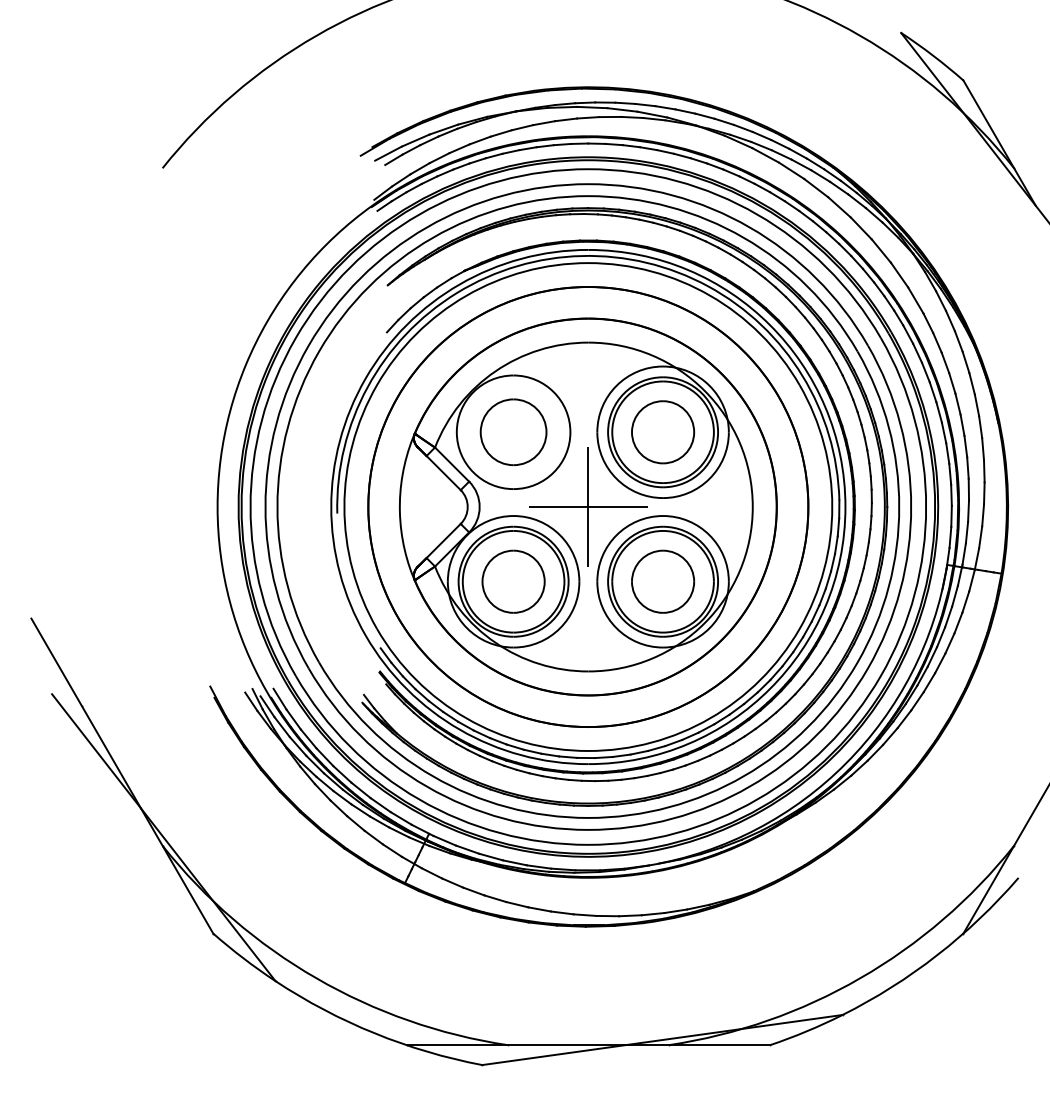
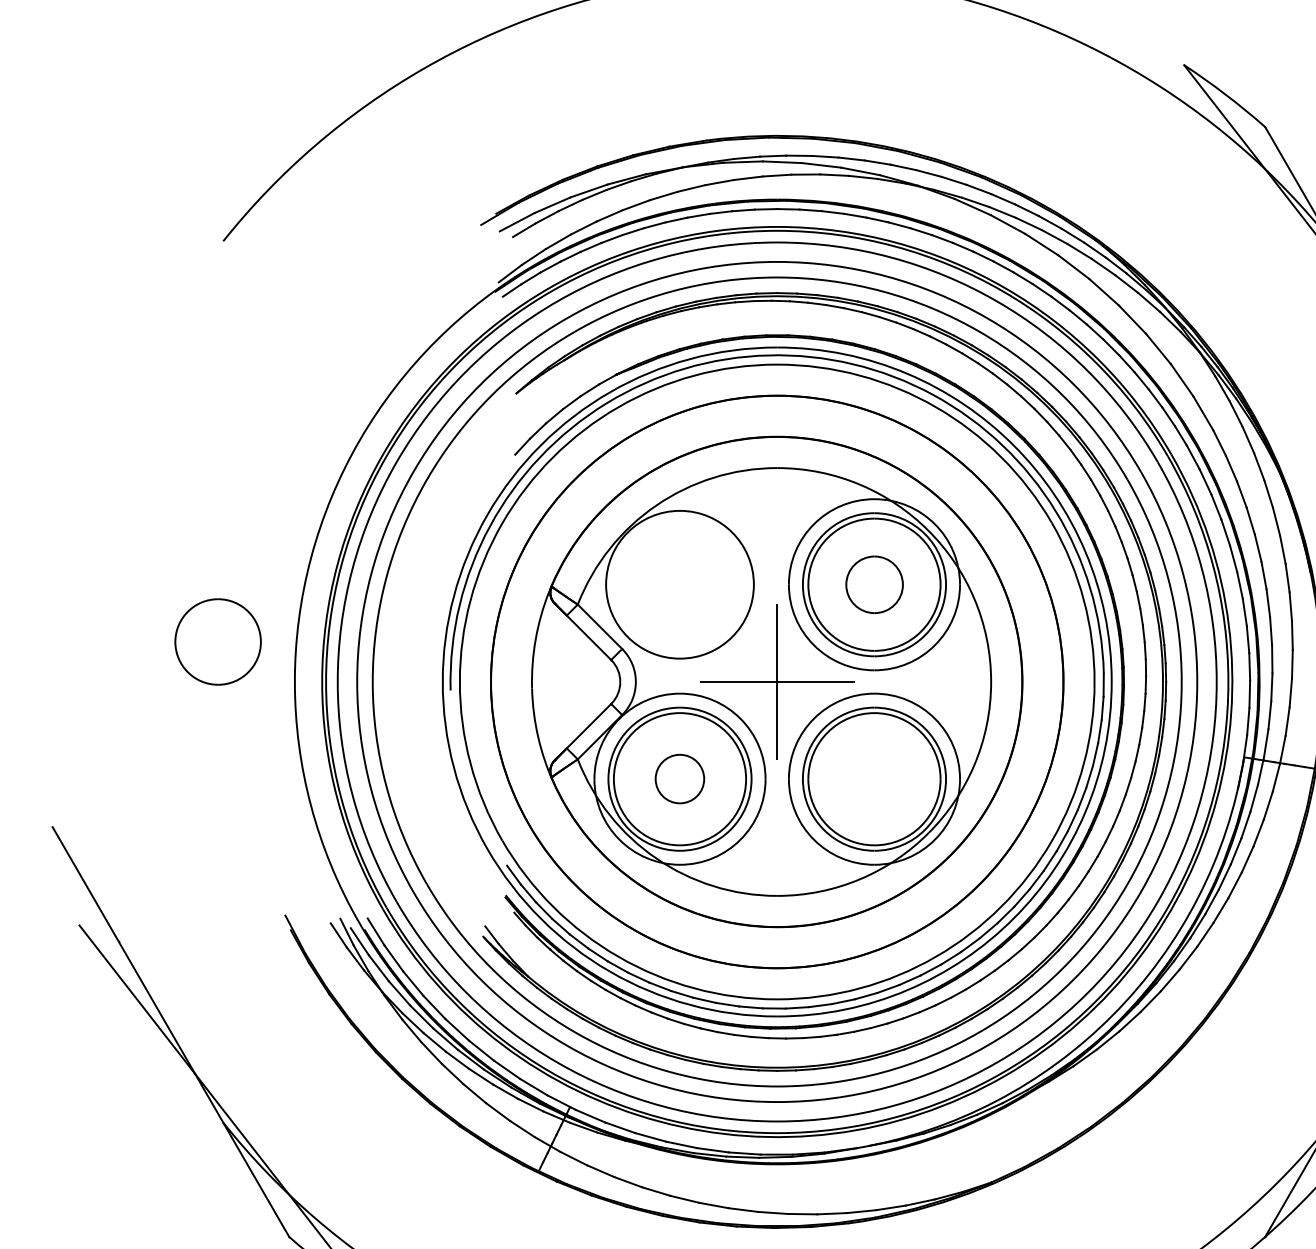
part: (513, 432) -> (218, 642), moved
part: (663, 432) -> (875, 585), size x0.7
part: (513, 581) -> (679, 778), size x0.6
part: (663, 581) -> (875, 778), removed

